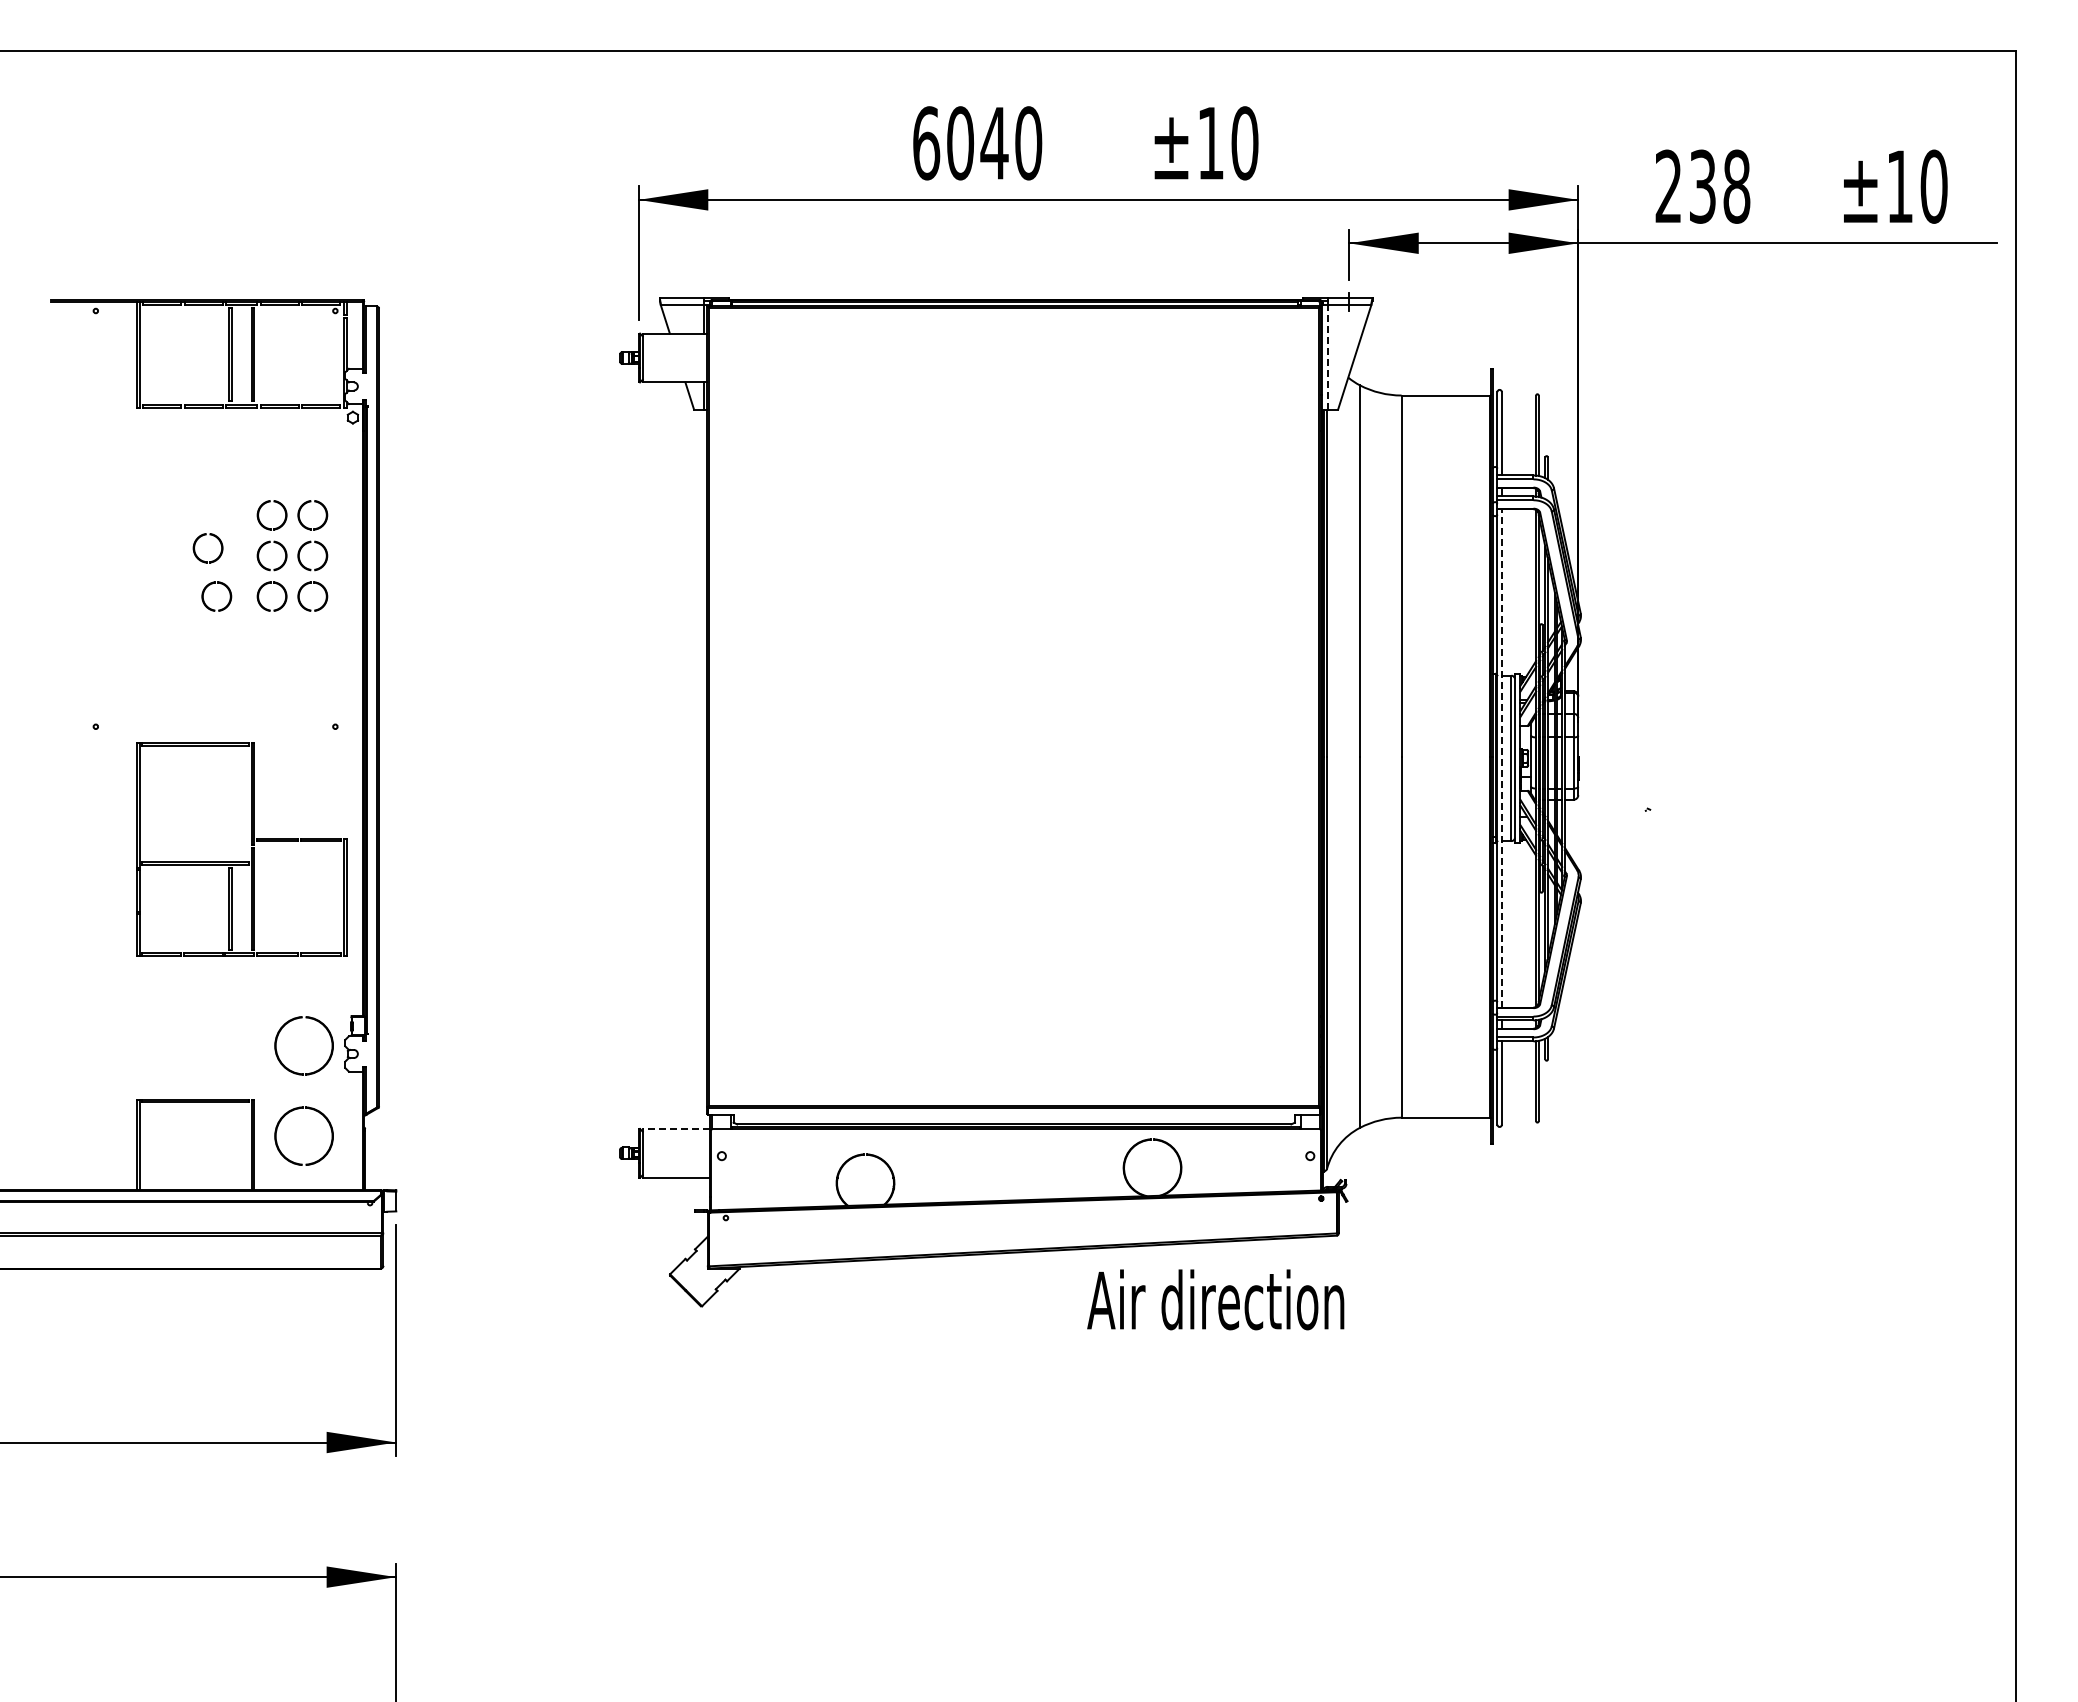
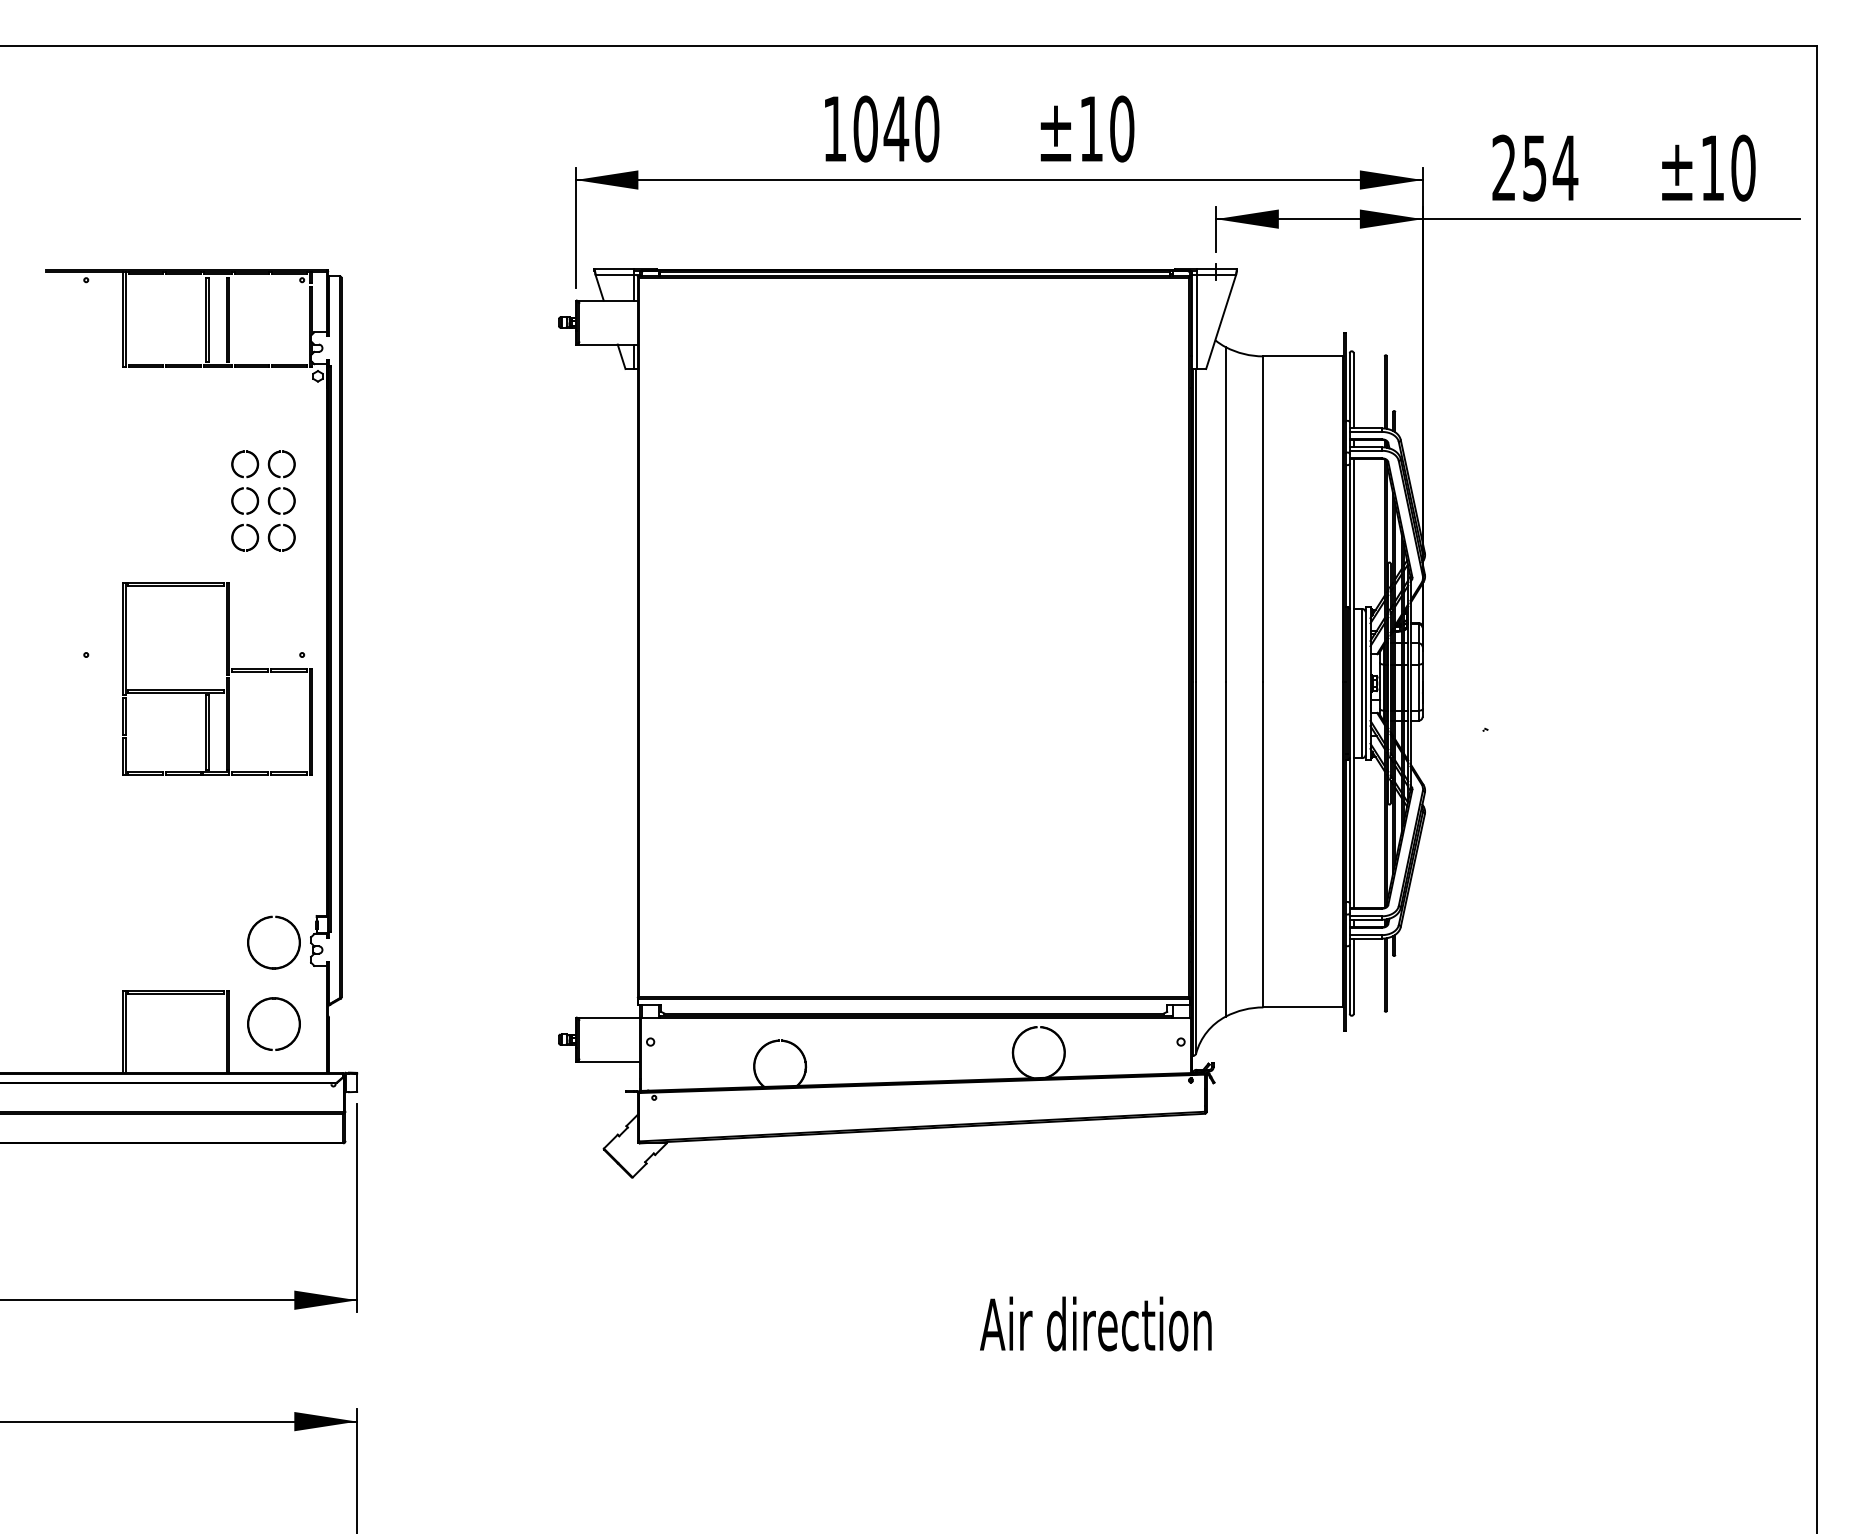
text: (926, 143) -> (835, 129), 6040 -> 1040
text: (1720, 186) -> (1550, 167), 238 -> 254
line: (1328, 356) -> (1197, 321), dashed -> solid
part: (195, 549) -> (176, 495), removed
part: (204, 593) -> (184, 534), removed
line: (1501, 757) -> (1353, 682), dashed -> solid
part: (251, 849) -> (226, 679), moved
line: (676, 1129) -> (609, 1018), dashed -> solid
text: (1215, 1299) -> (1095, 1323), moved

